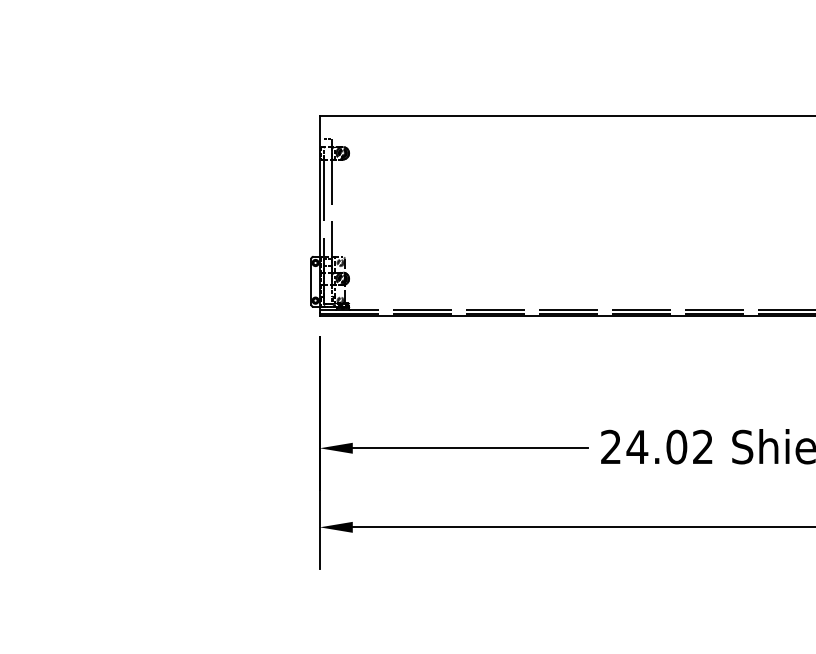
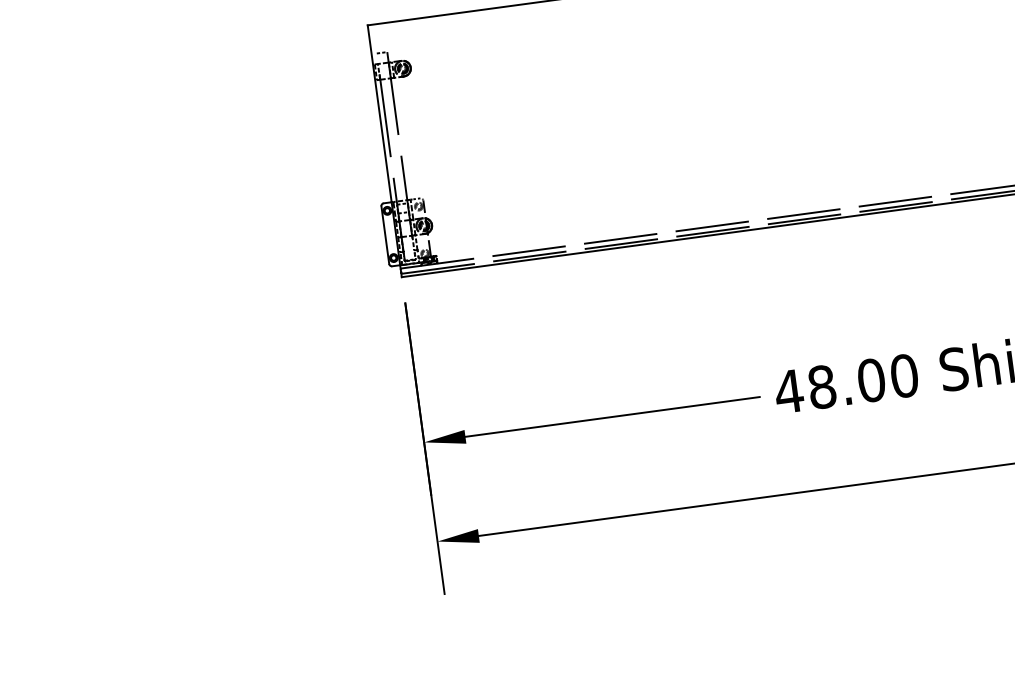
text: (656, 446) -> (845, 383), 24.02 -> 48.00

